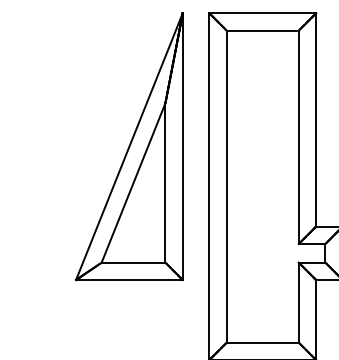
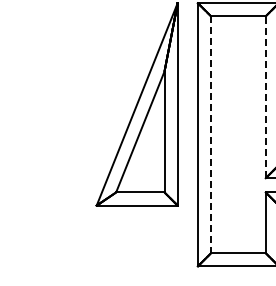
line: (298, 137) -> (265, 97), solid -> dashed
line: (227, 187) -> (211, 135), solid -> dashed

